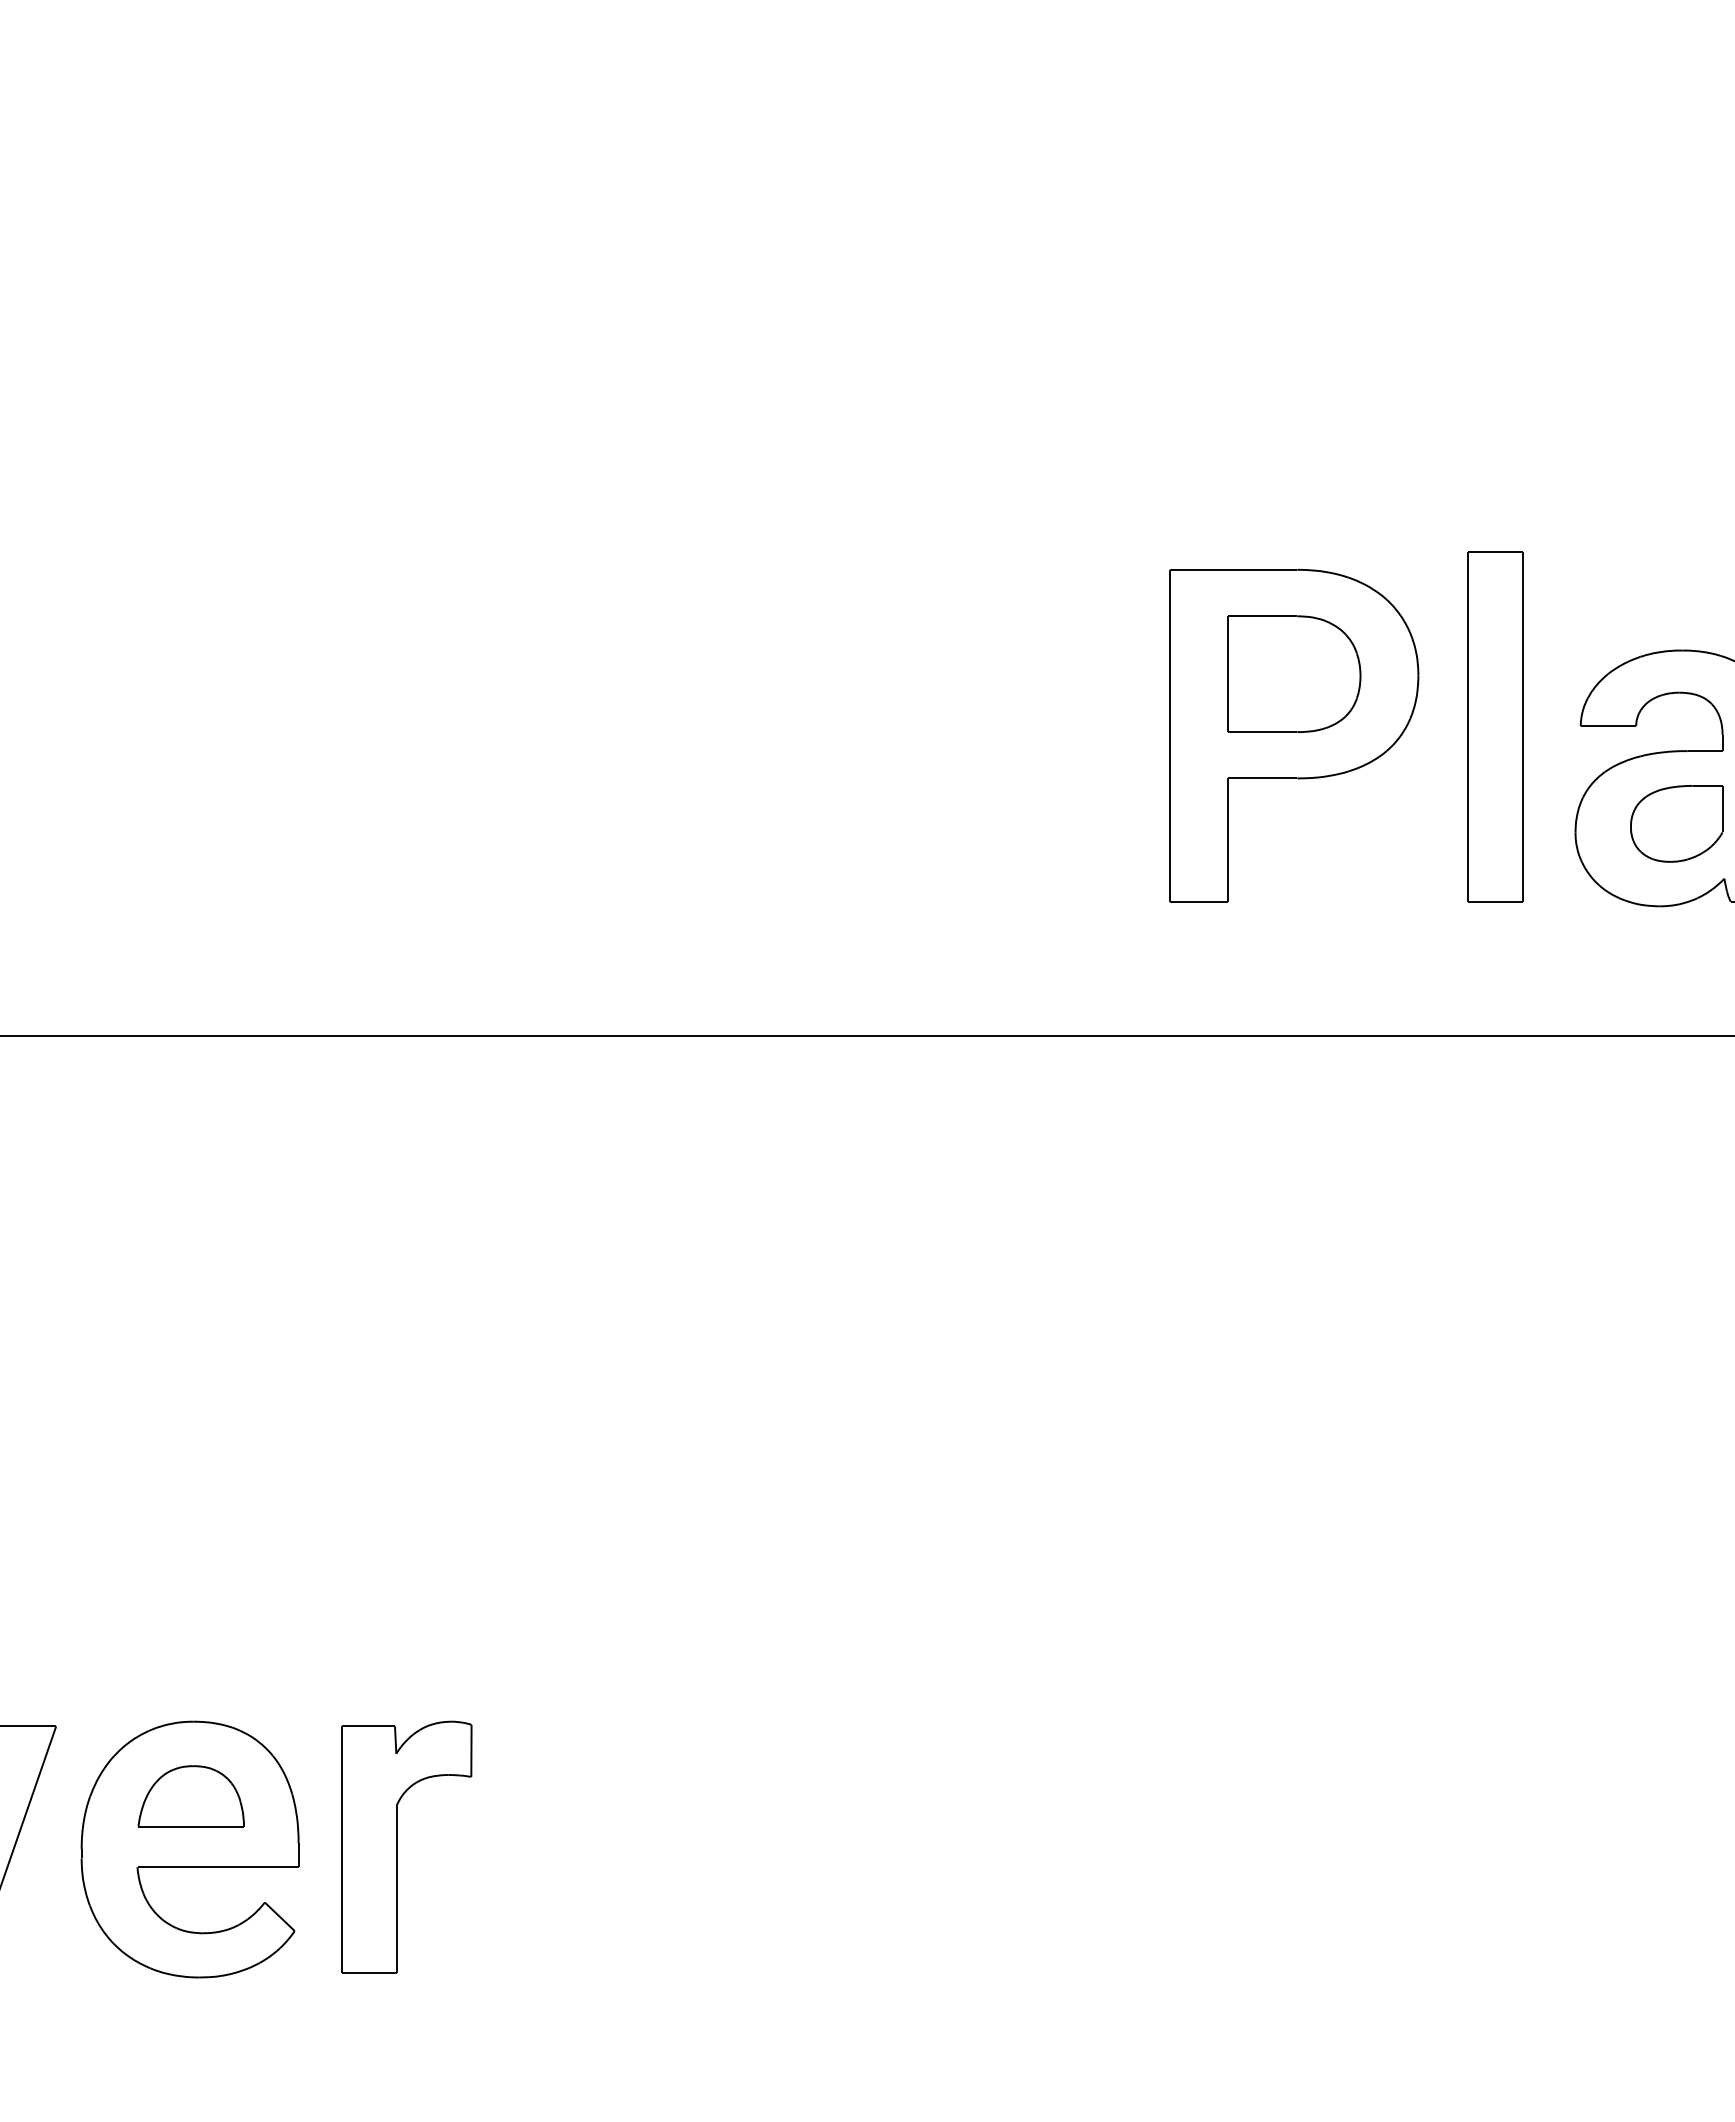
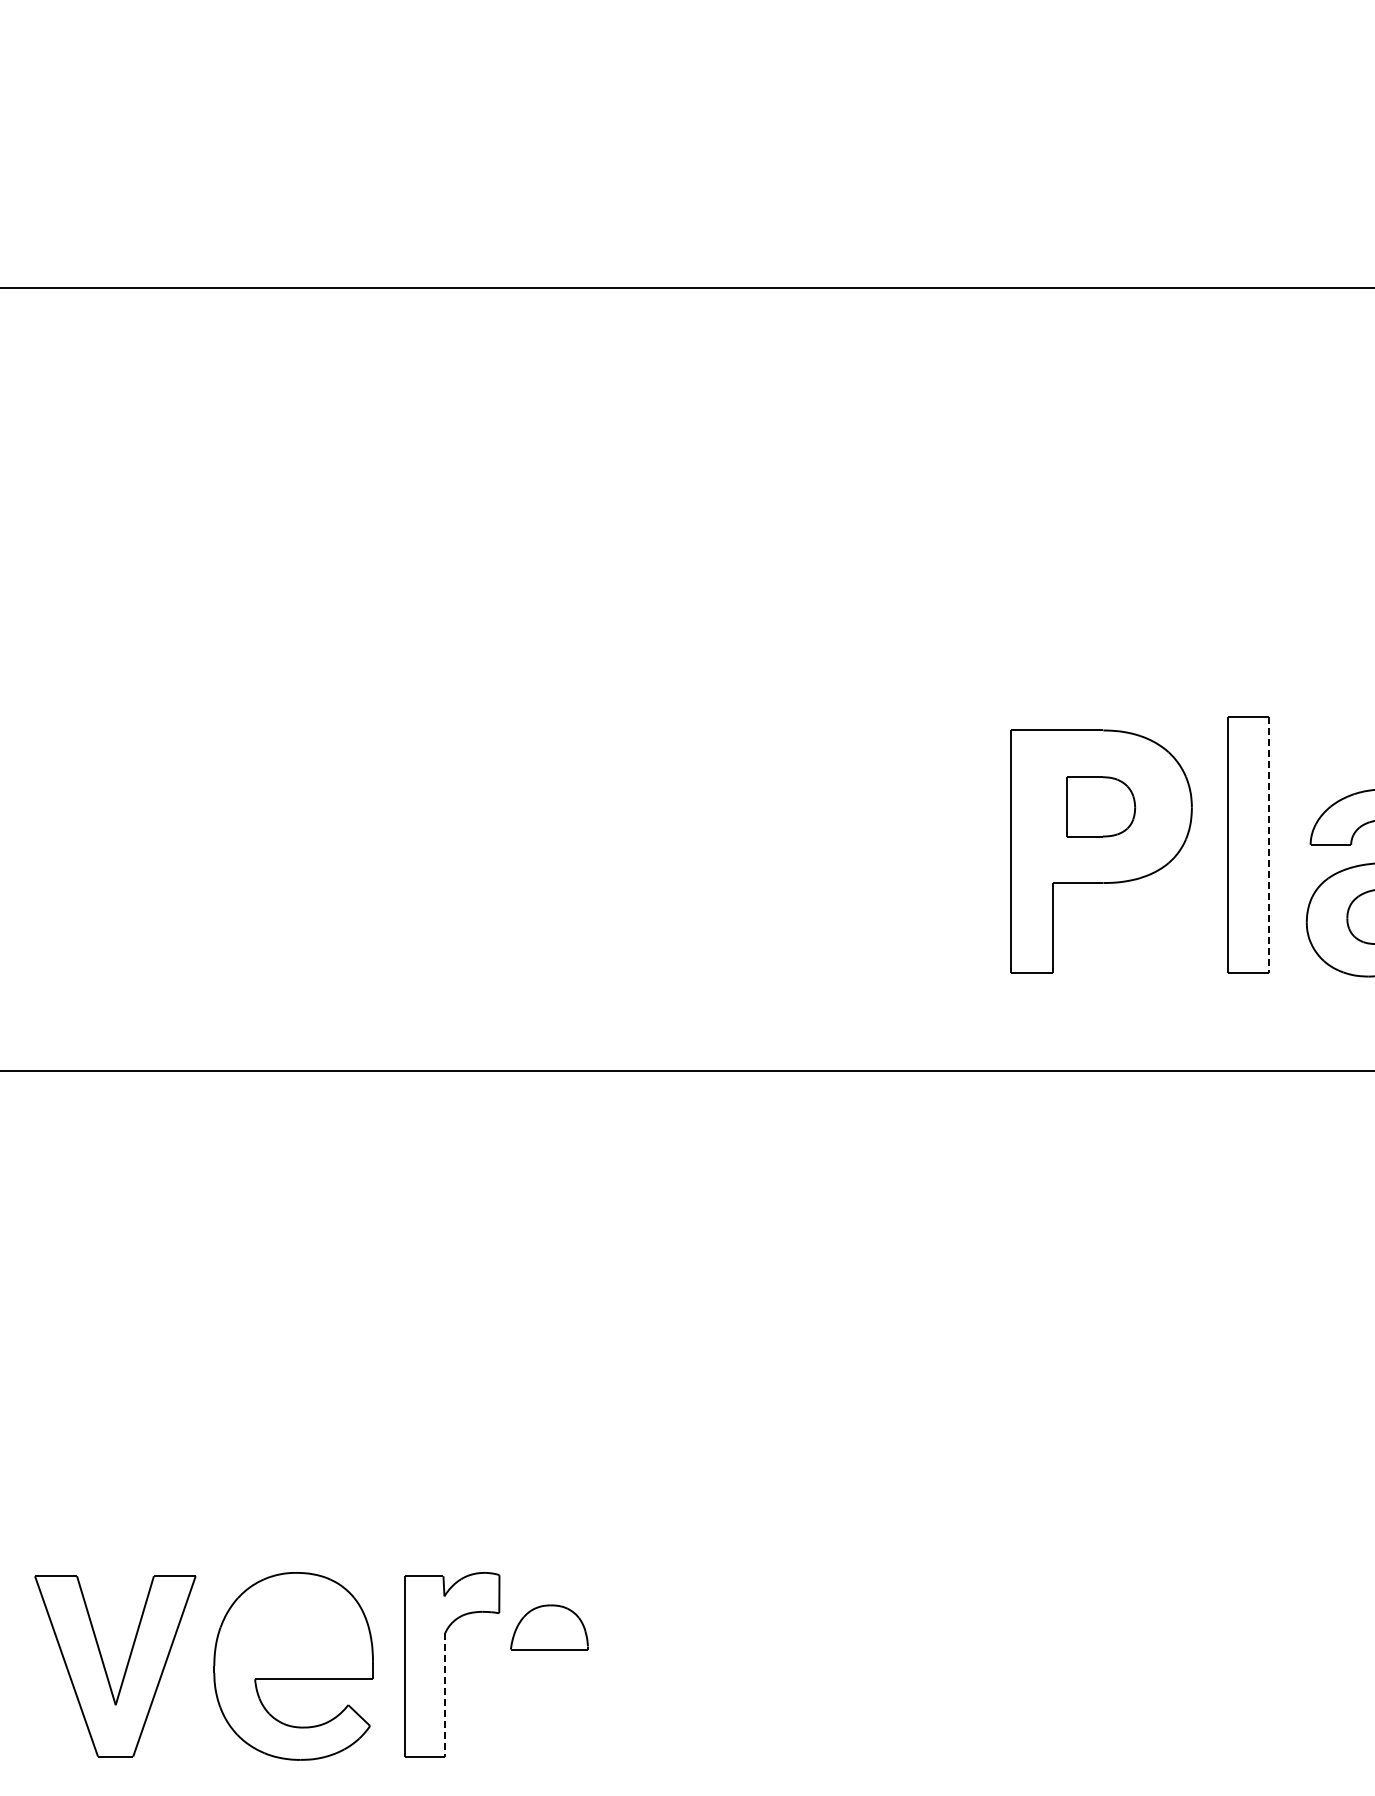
part: (1294, 673) -> (1101, 806), size x0.7
line: (1523, 727) -> (1268, 845), solid -> dashed
part: (191, 1796) -> (549, 1627), moved
line: (397, 1888) -> (445, 1694), solid -> dashed

